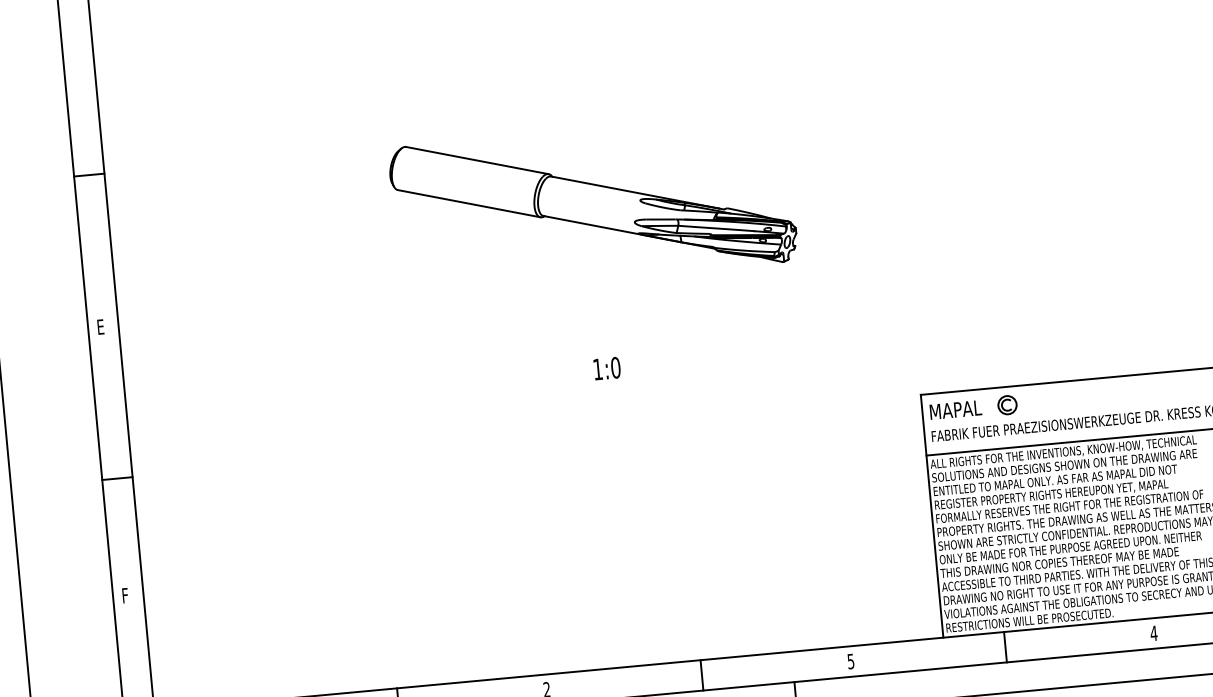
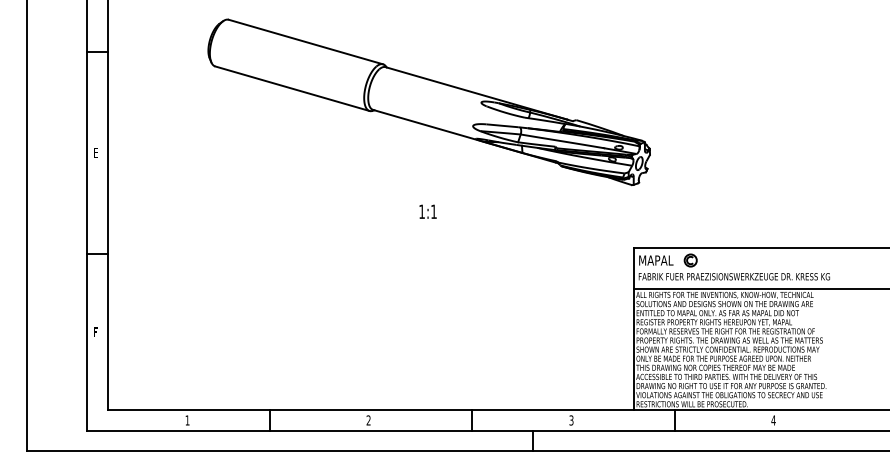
part: (592, 204) -> (428, 102), size x1.67
text: (615, 367) -> (433, 211), 1:0 -> 1:1
text: (850, 660) -> (571, 419), 5 -> 3

